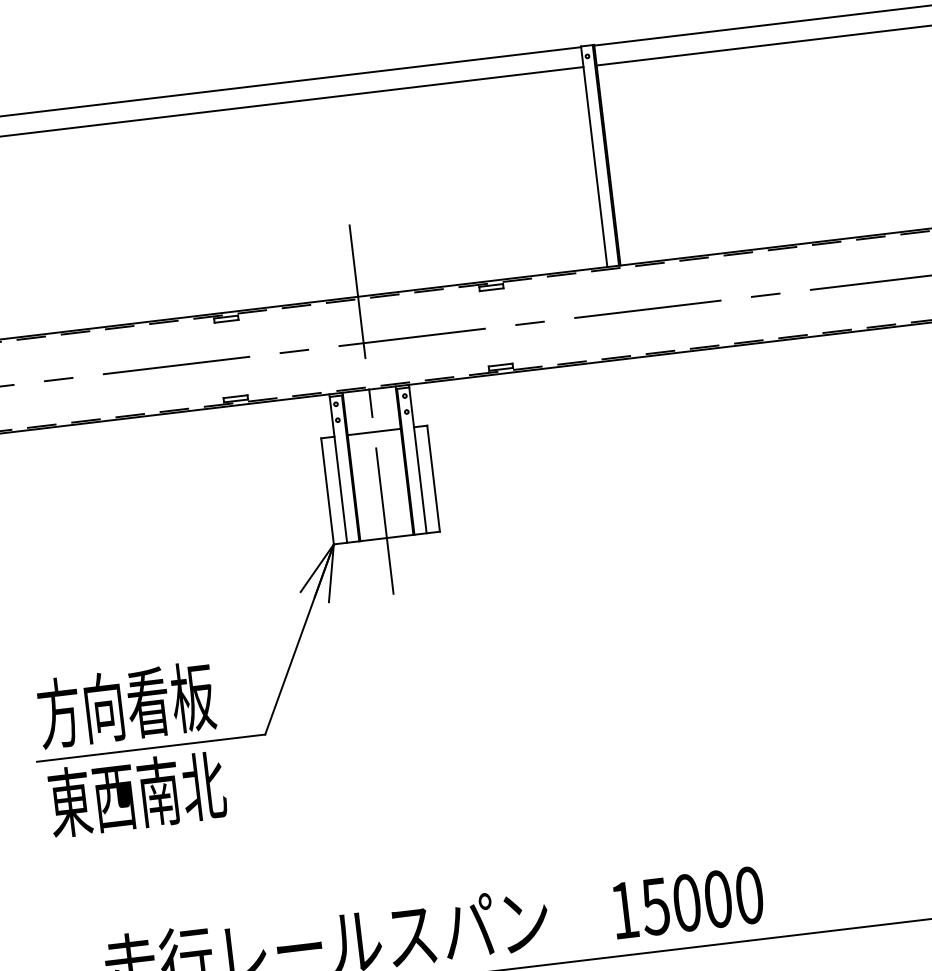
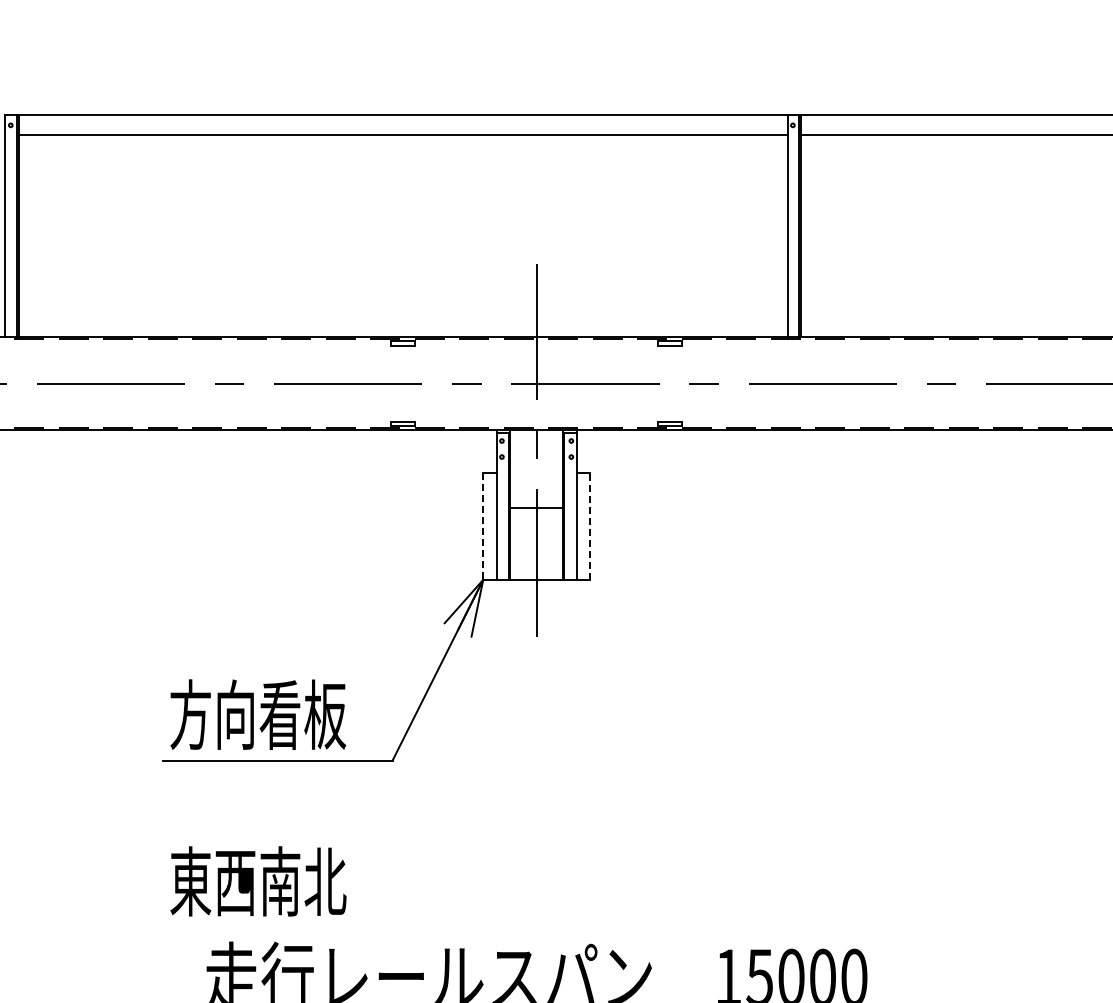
line: (374, 432) -> (536, 508), moved
line: (433, 477) -> (590, 525), solid -> dashed
line: (327, 491) -> (483, 526), solid -> dashed
text: (137, 794) -> (258, 881), moved

